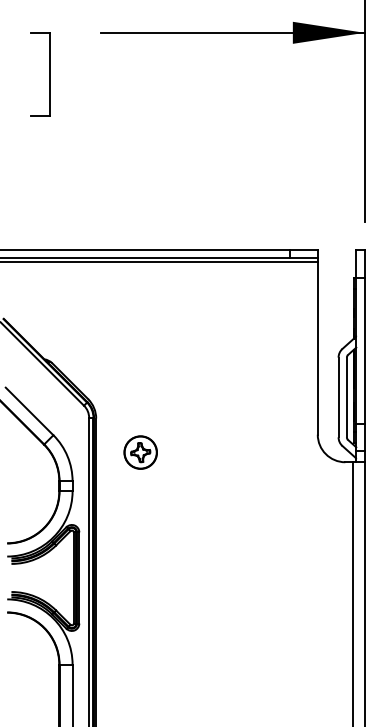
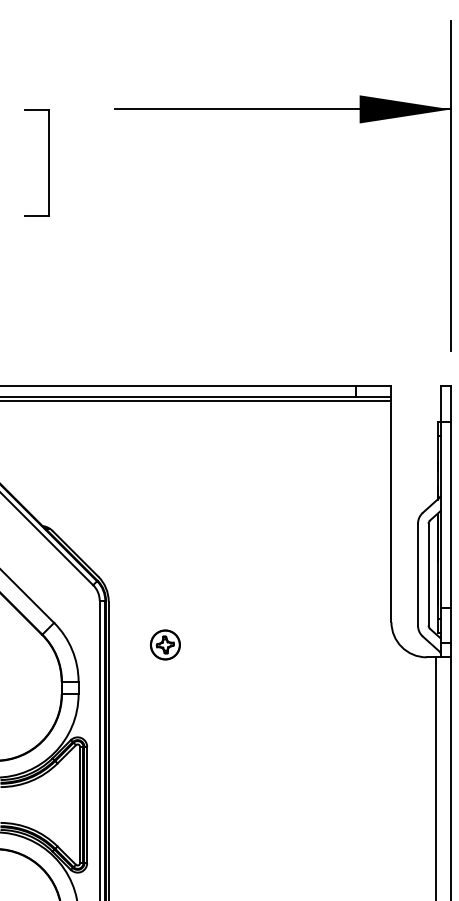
part: (140, 452) -> (165, 644), size x0.7

